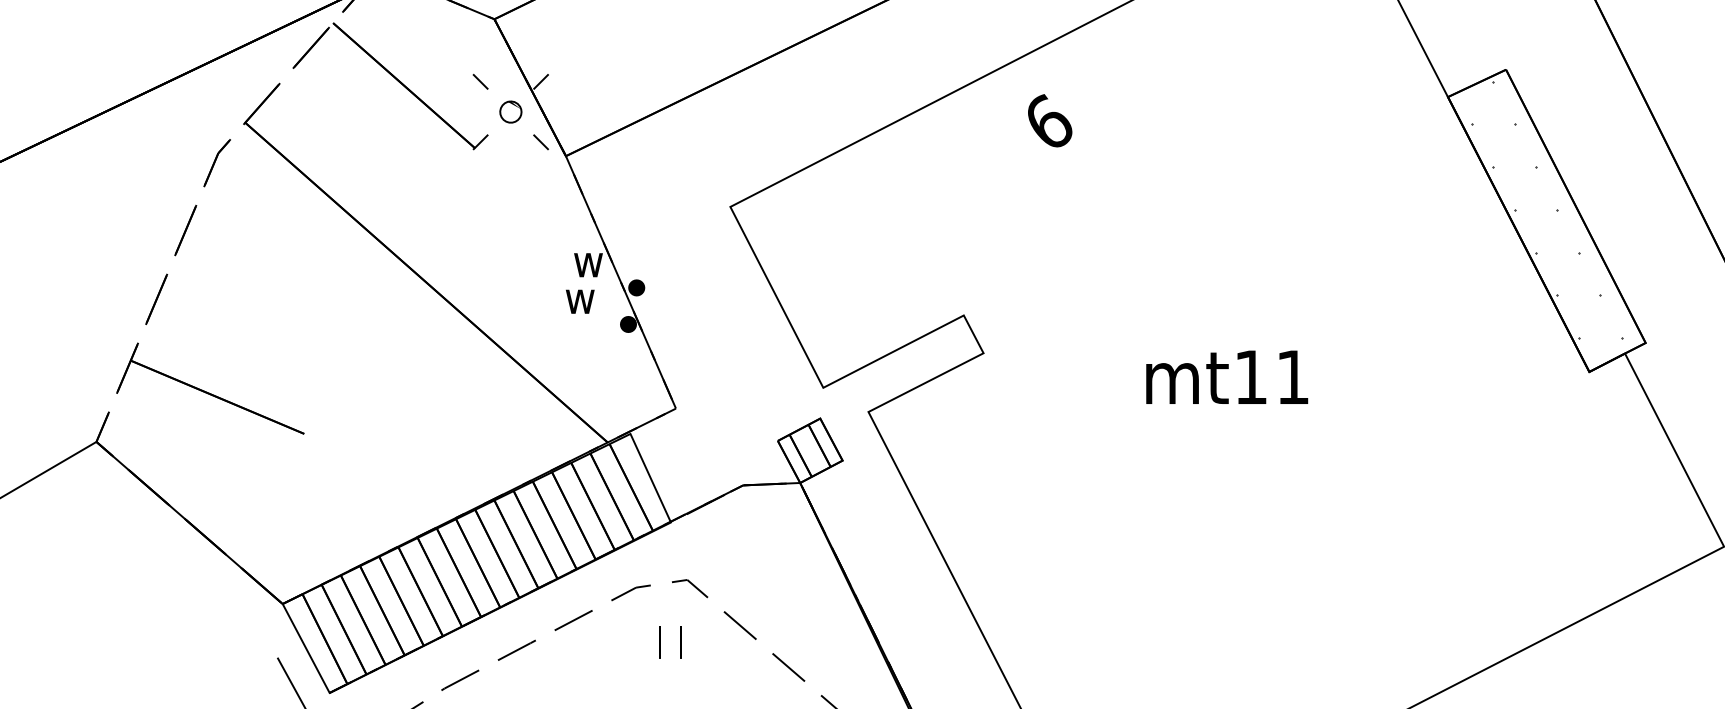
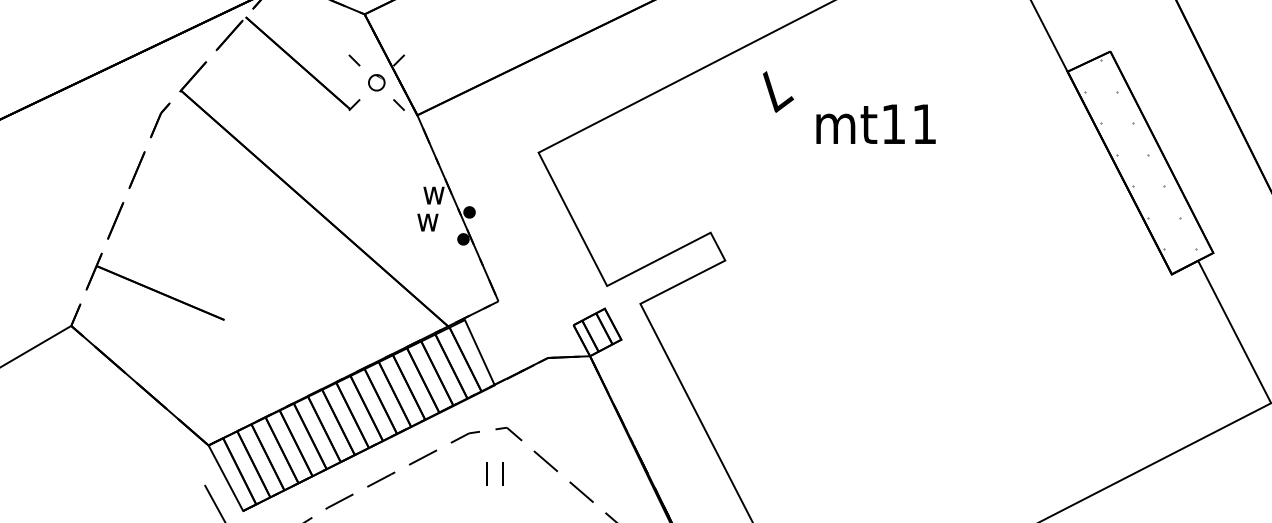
text: (1052, 123) -> (776, 91), 9 -> 7
hatch: (1546, 209) -> (1140, 154), removed
text: (1227, 376) -> (876, 123), moved

